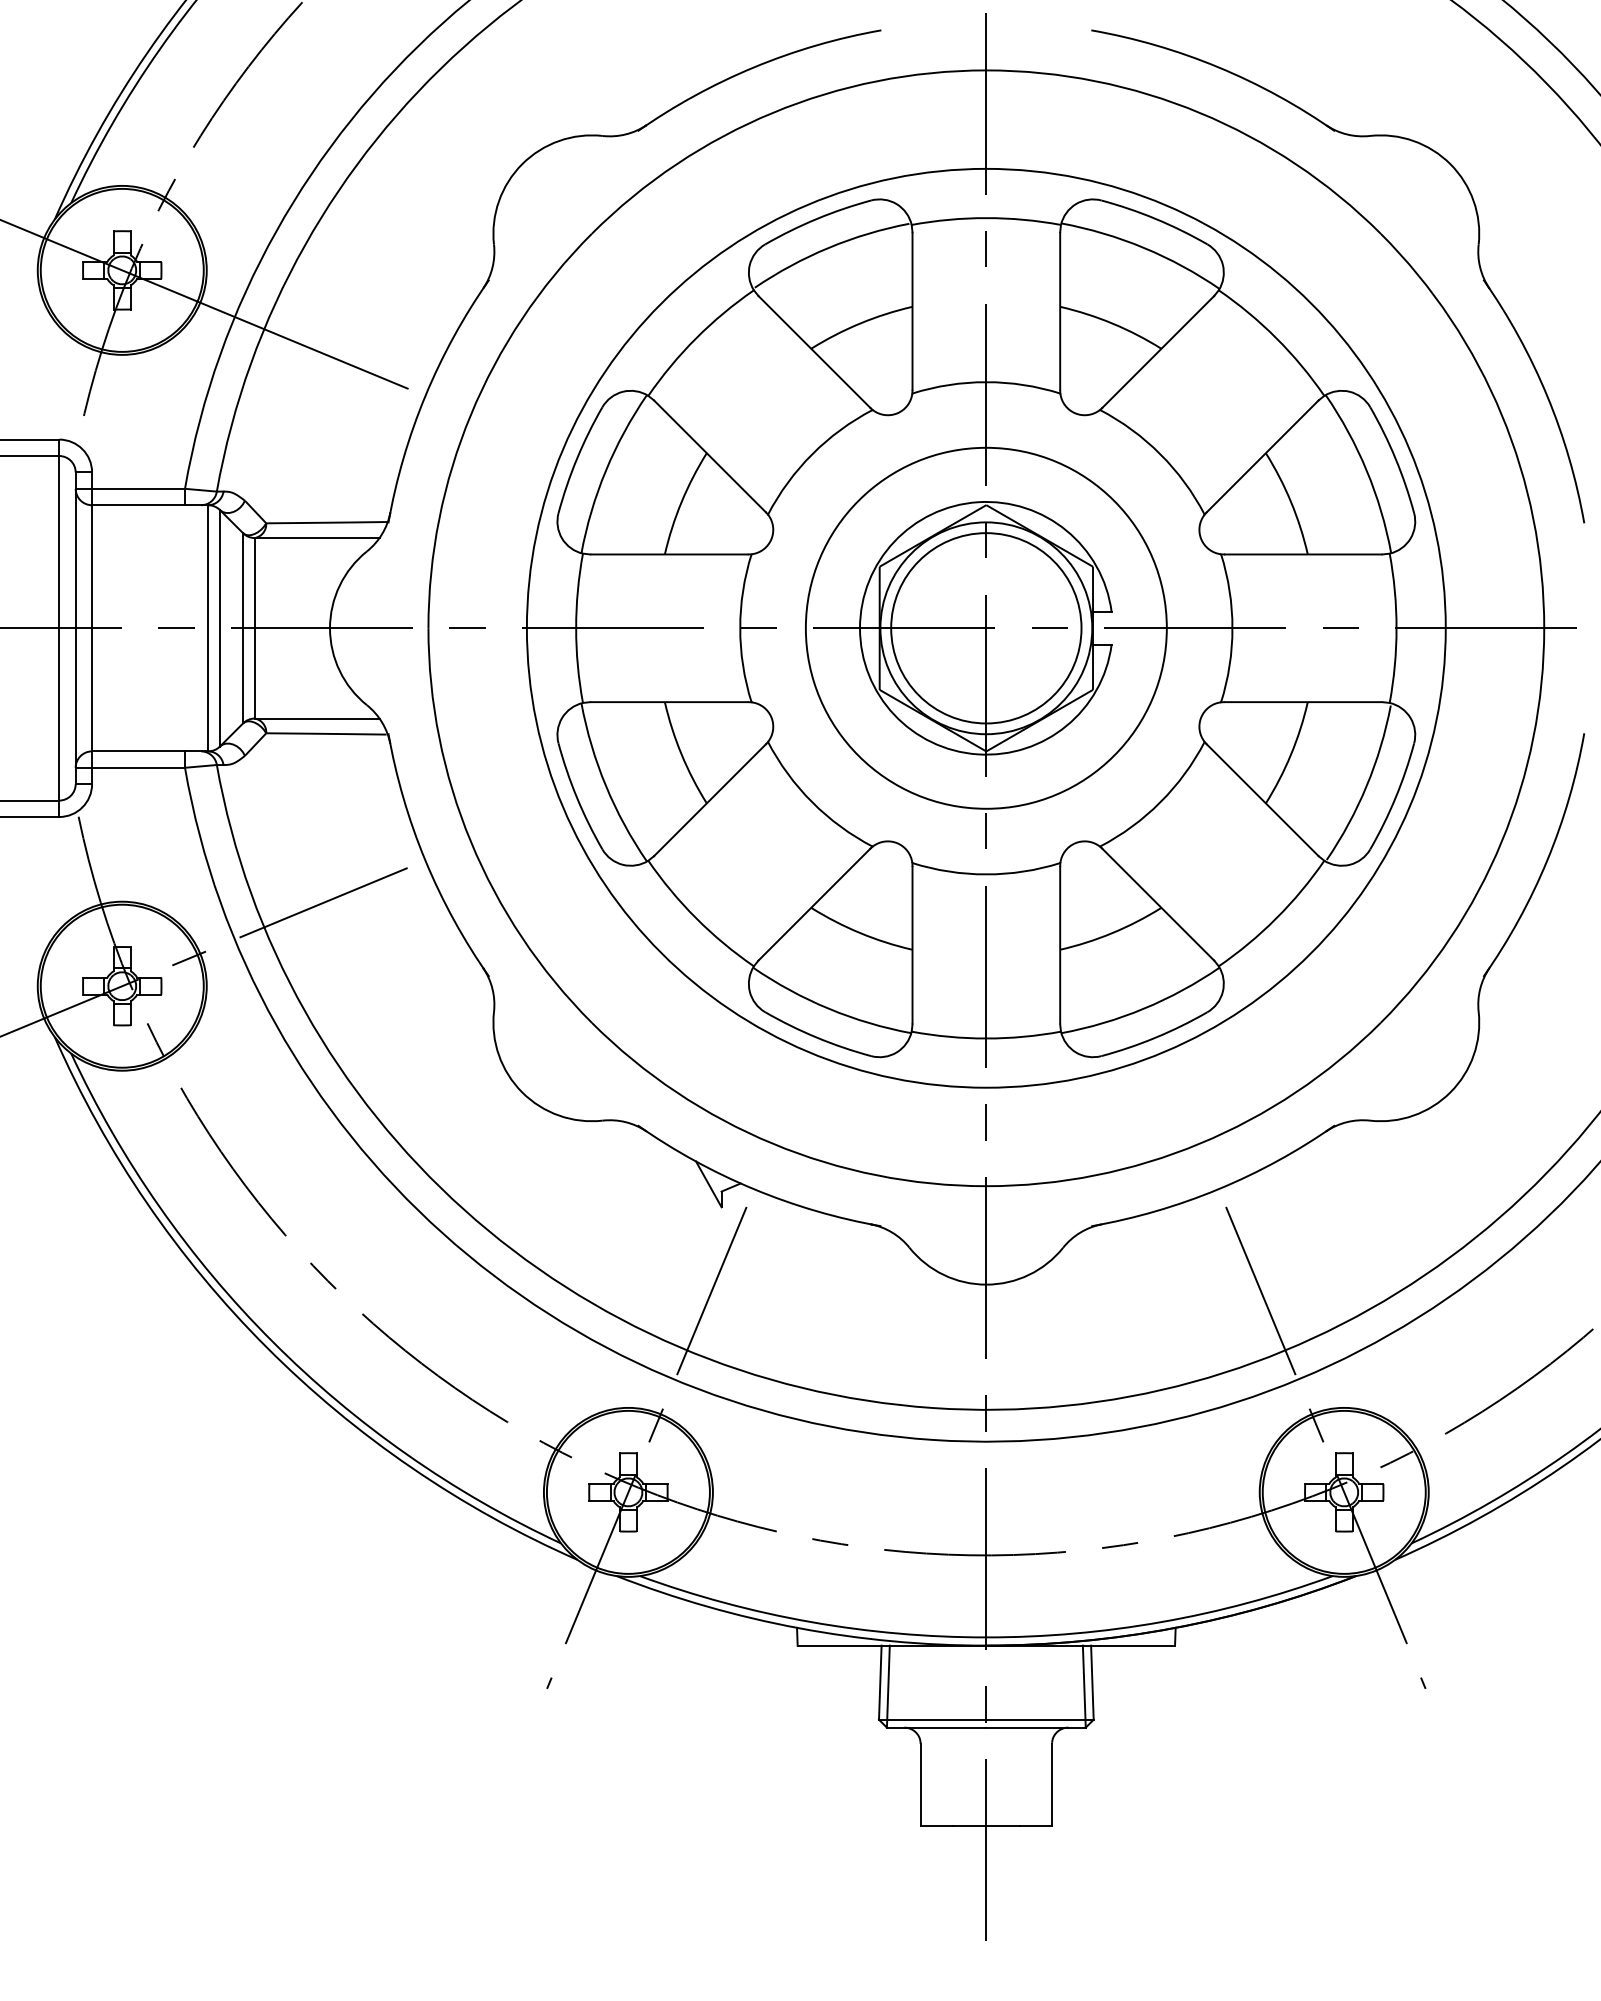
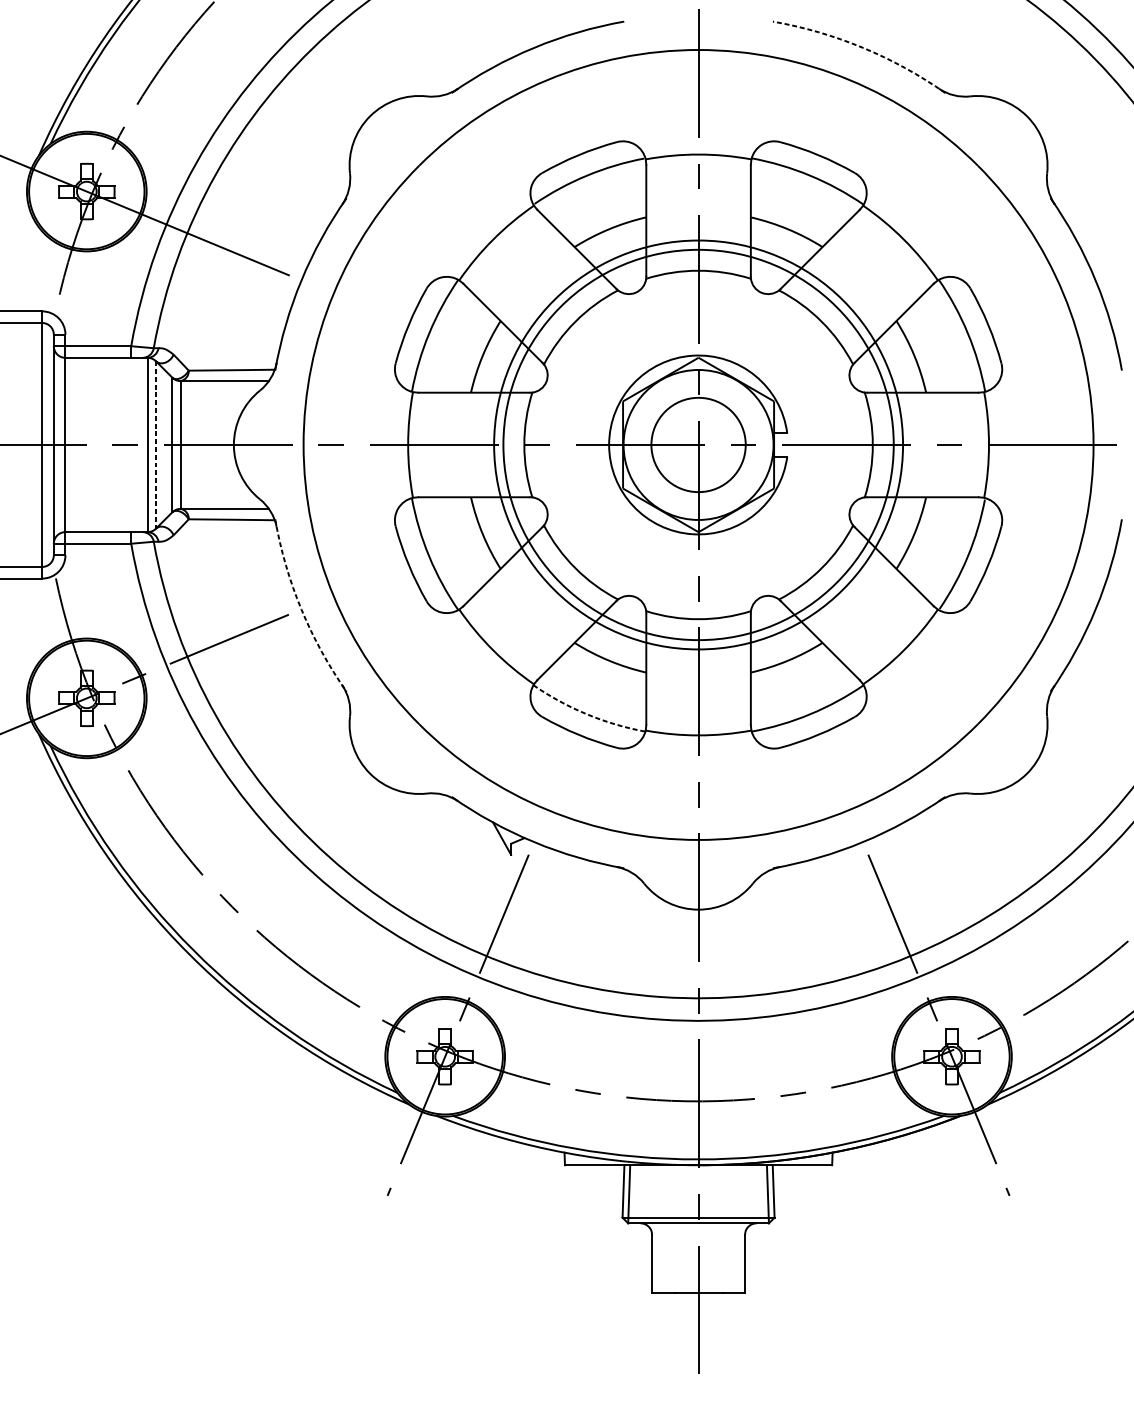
arc: (1218, 67) -> (862, 47), solid -> dashed
circle: (985, 627) -> (697, 444), size x0.6
circle: (985, 627) -> (697, 444), size x1.6
line: (219, 628) -> (155, 445), solid -> dashed
circle: (986, 628) -> (698, 445), size x0.7
arc: (425, 860) -> (301, 609), solid -> dashed
arc: (828, 1008) -> (586, 714), solid -> dashed

